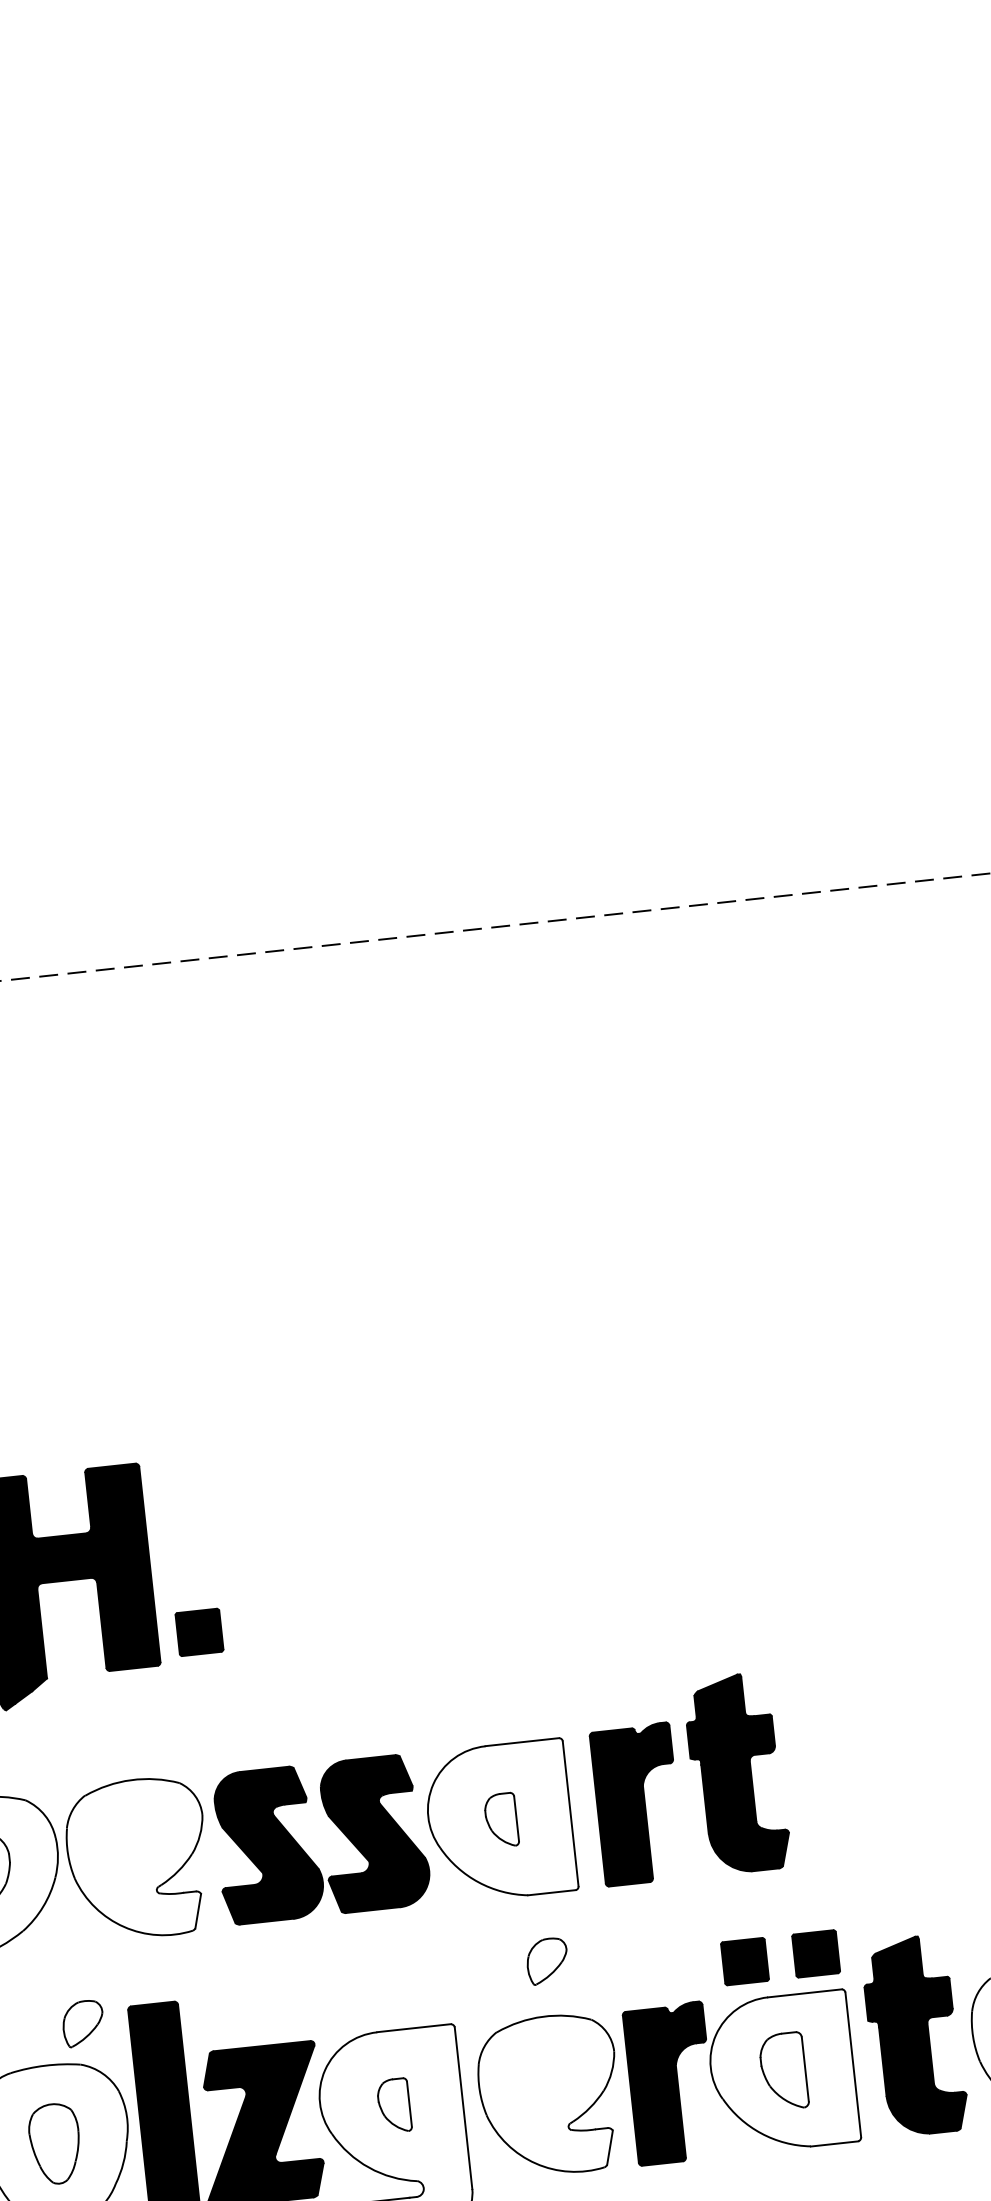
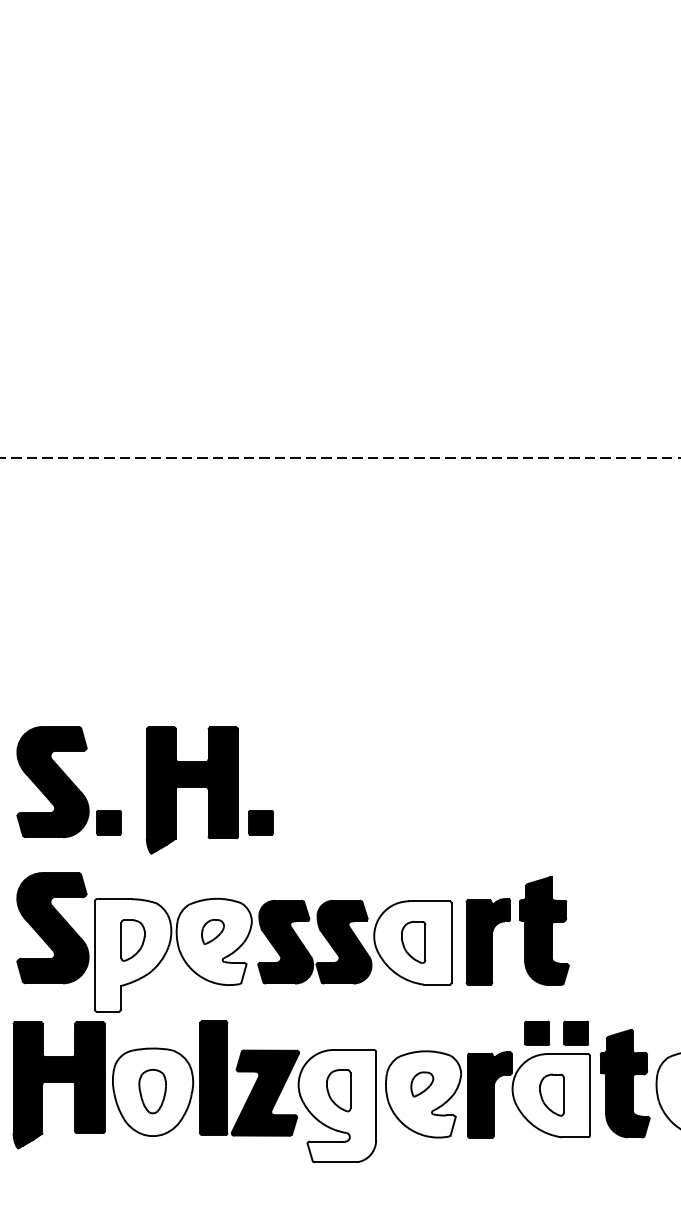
part: (501, 1820) -> (413, 942), size x1.43
part: (547, 1961) -> (422, 1084), moved
part: (82, 2022) -> (212, 931), moved
part: (393, 2105) -> (338, 1090), size x1.43

